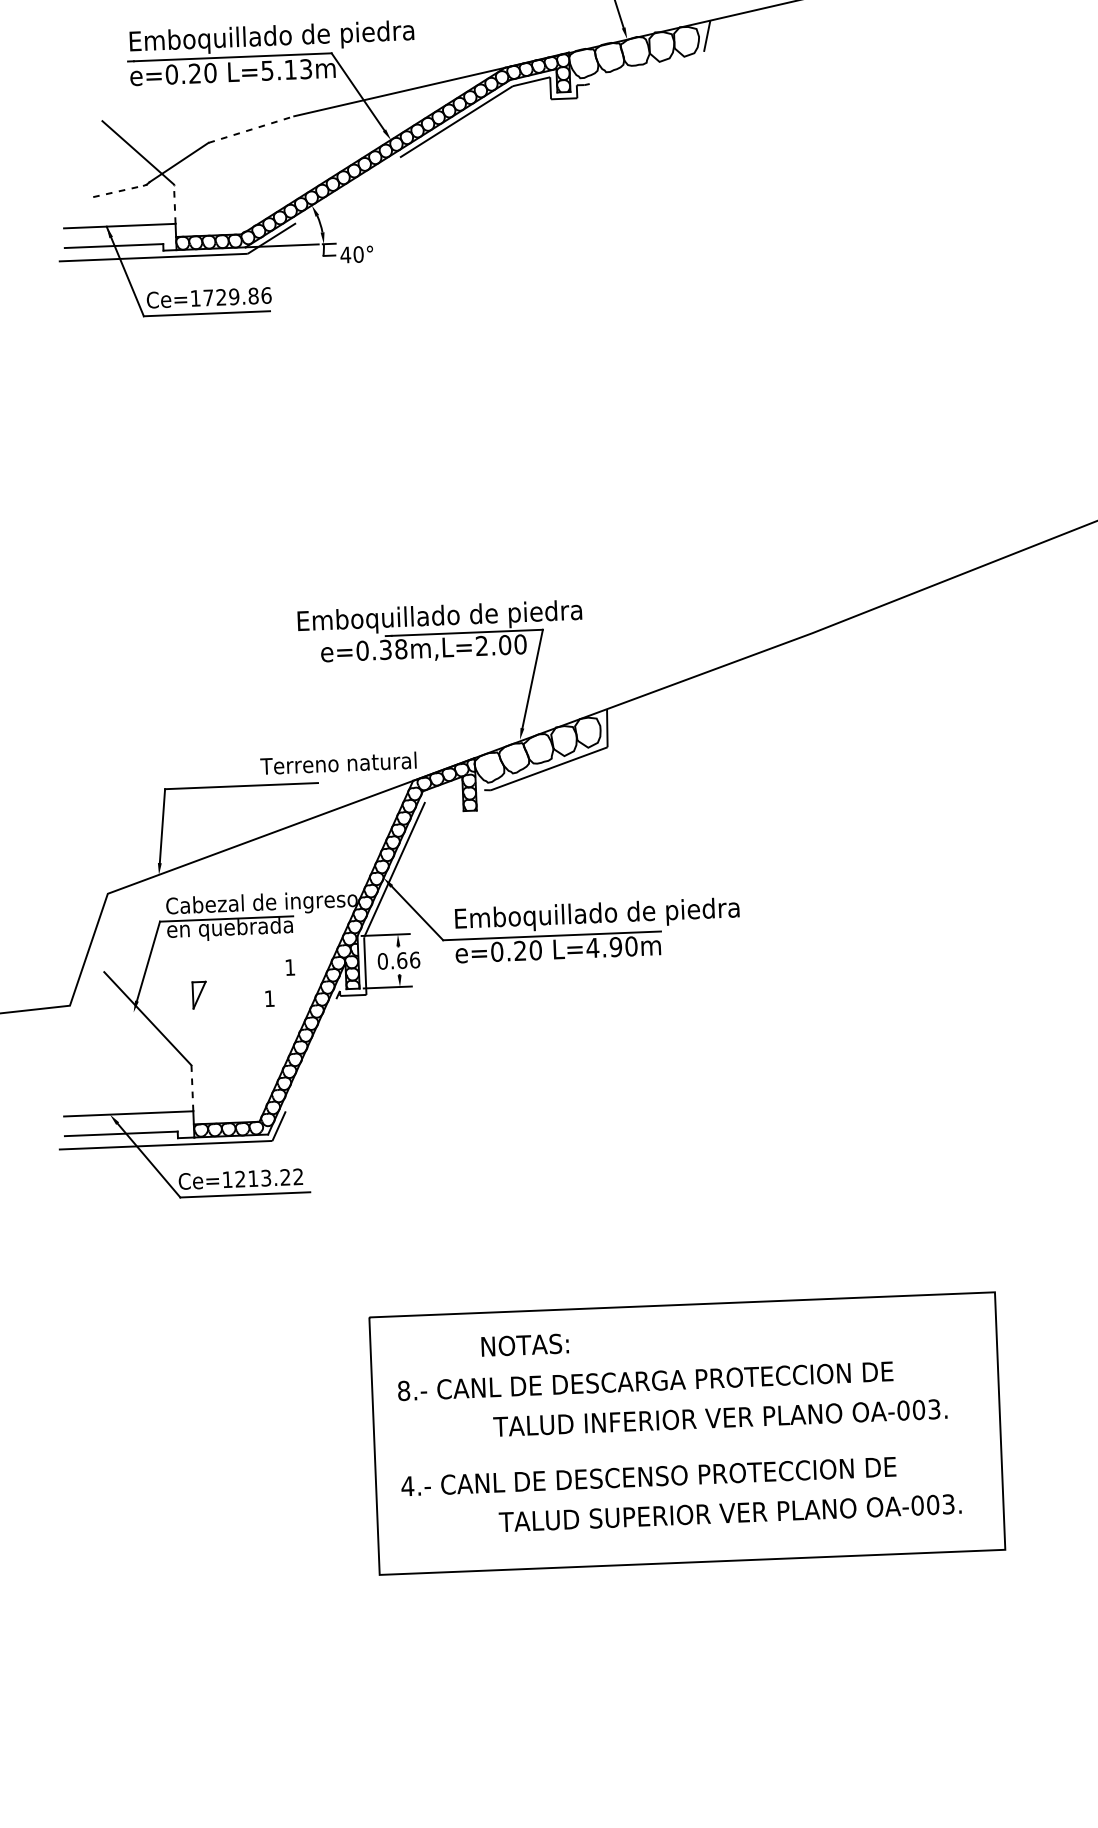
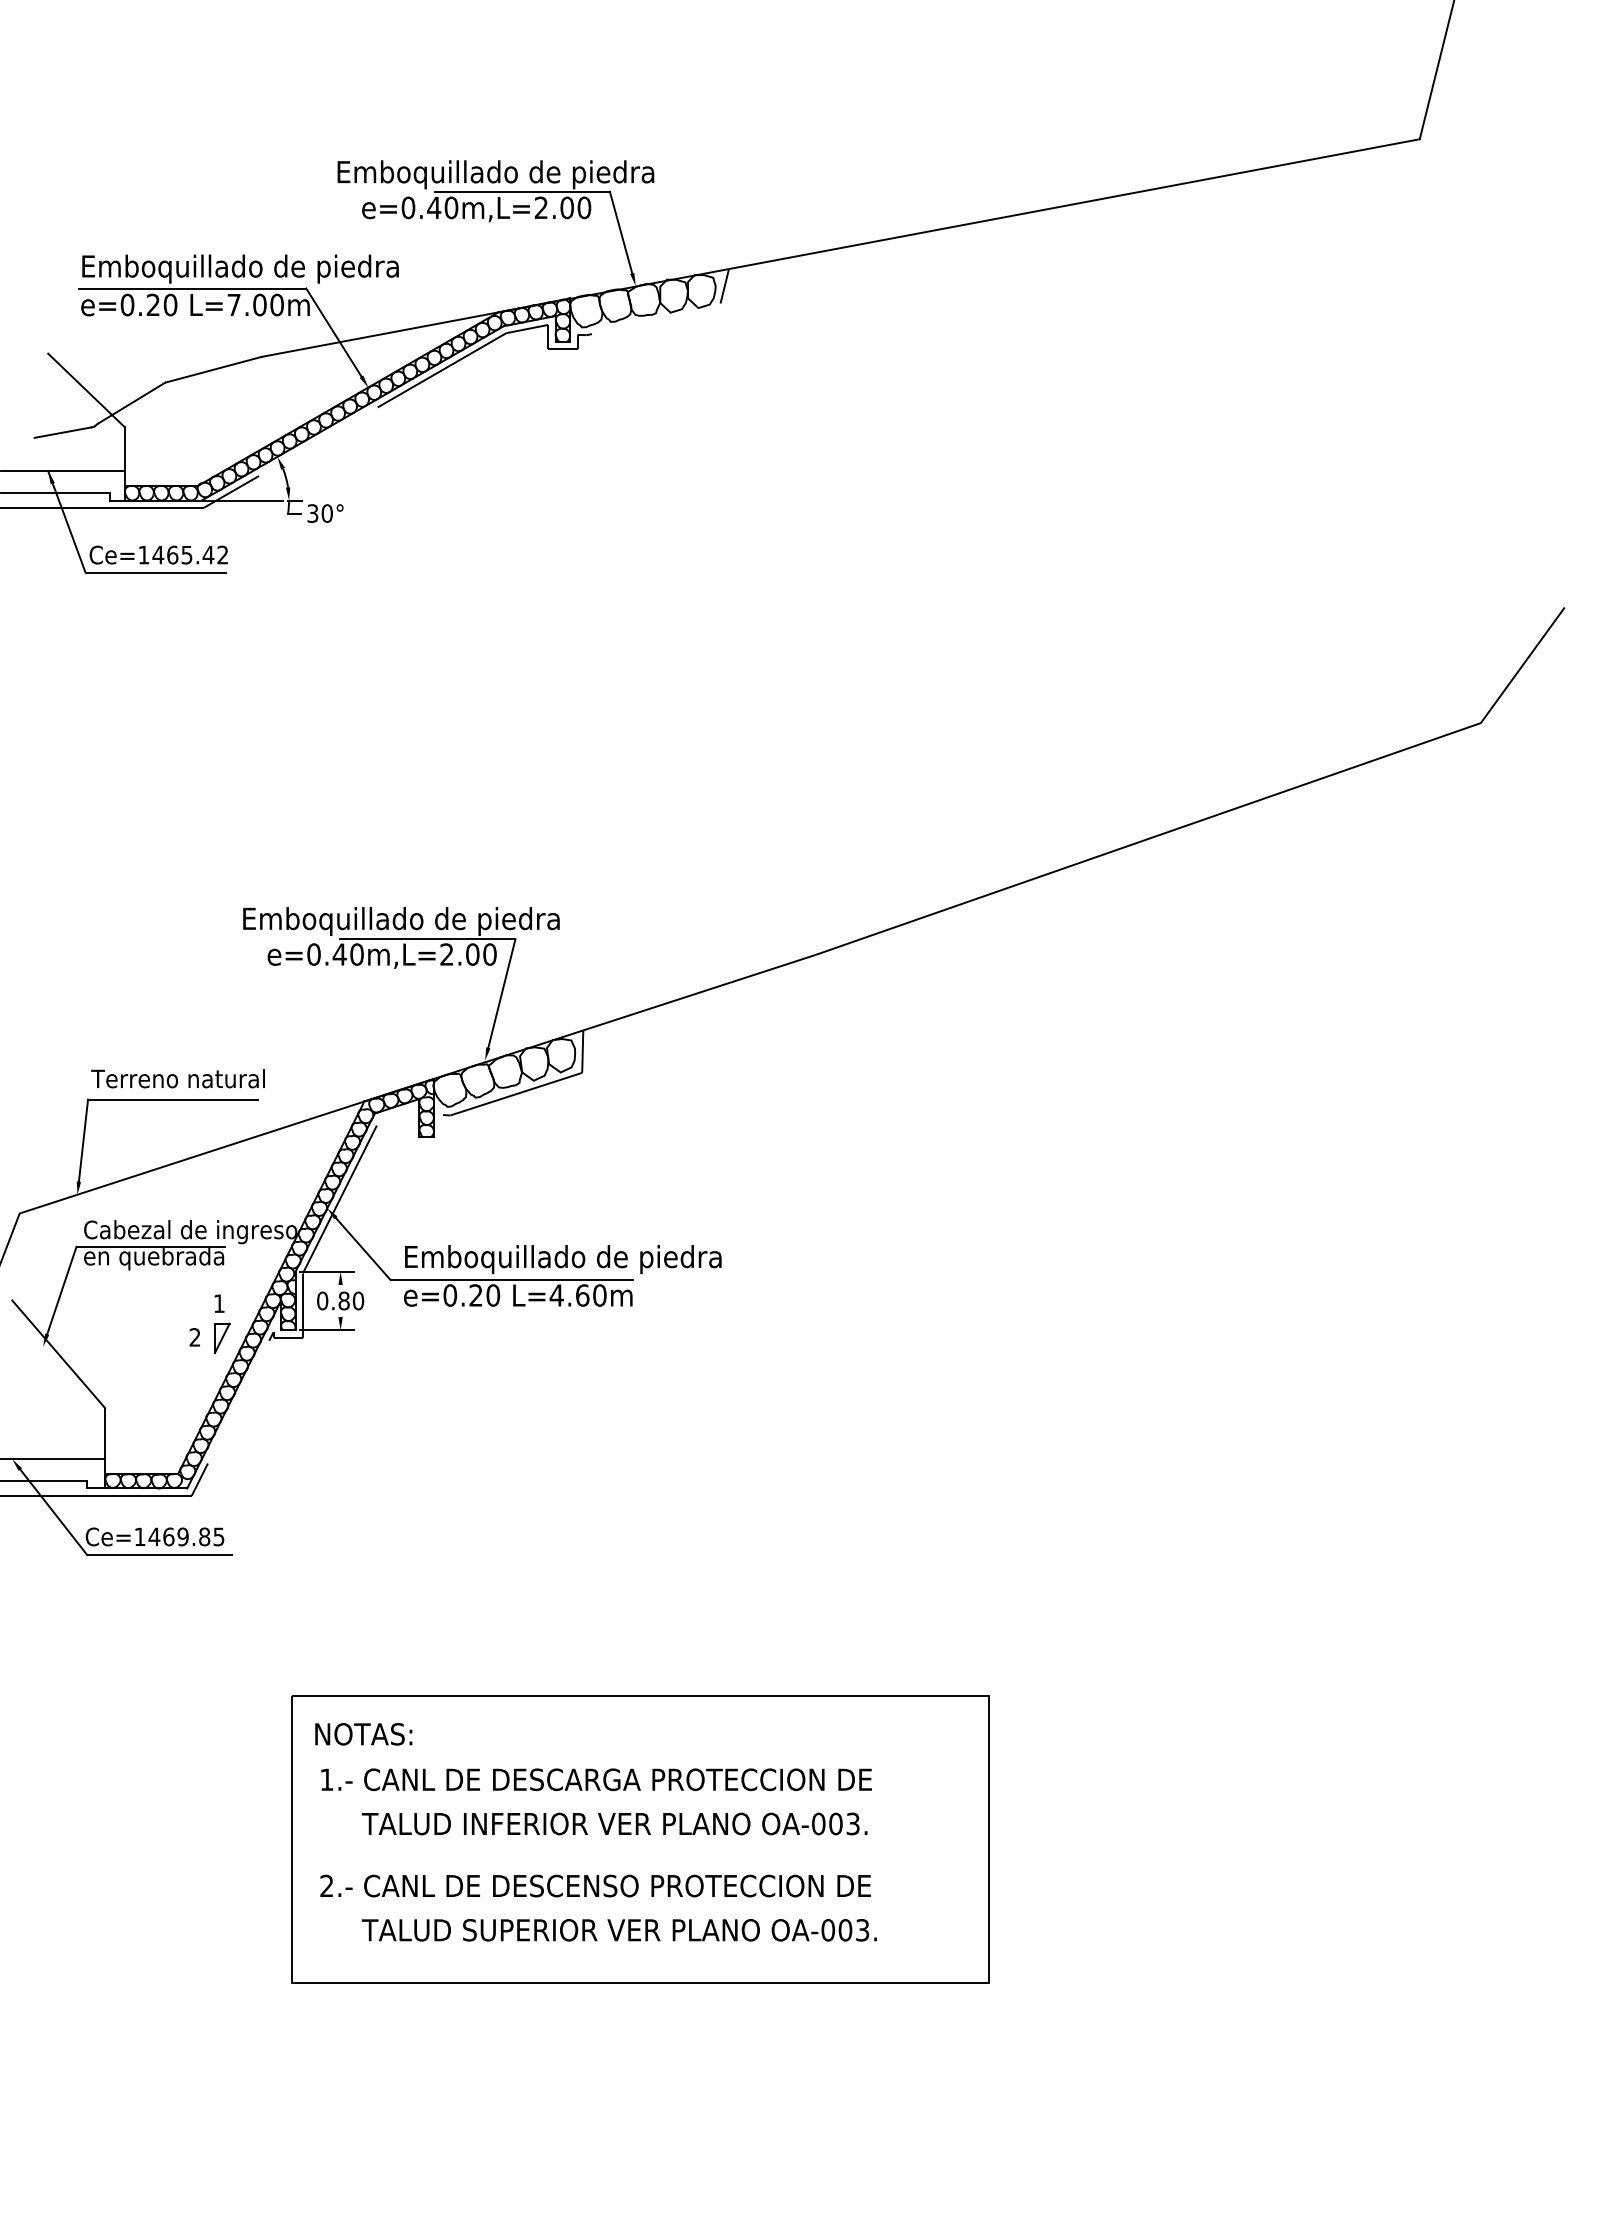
text: (286, 69) -> (255, 304), L=5.13m -> L=7.00m
line: (251, 129) -> (213, 369), dashed -> solid
line: (118, 191) -> (63, 432), dashed -> solid
line: (174, 204) -> (124, 449), dashed -> solid
text: (345, 255) -> (312, 513), 40° -> 30°
text: (237, 296) -> (190, 554), Ce=1729.86 -> Ce=1465.42
text: (392, 649) -> (347, 954), e=0.38m,L=2.00 -> e=0.40m,L=2.00
text: (337, 763) -> (177, 1078), moved
text: (615, 947) -> (582, 1295), L=4.90m -> L=4.60m
text: (408, 959) -> (351, 1300), 0.66 -> 0.80
part: (198, 995) -> (221, 1338), moved
text: (269, 998) -> (194, 1337), 1 -> 2
line: (192, 1088) -> (105, 1433), dashed -> solid
text: (269, 1177) -> (186, 1536), Ce=1213.22 -> Ce=1469.85
text: (524, 1345) -> (363, 1734), moved
text: (403, 1390) -> (326, 1779), 8.- -> 1.-
text: (720, 1417) -> (614, 1823), moved
text: (407, 1485) -> (326, 1885), 4.- -> 2.-
text: (729, 1513) -> (618, 1930), moved

